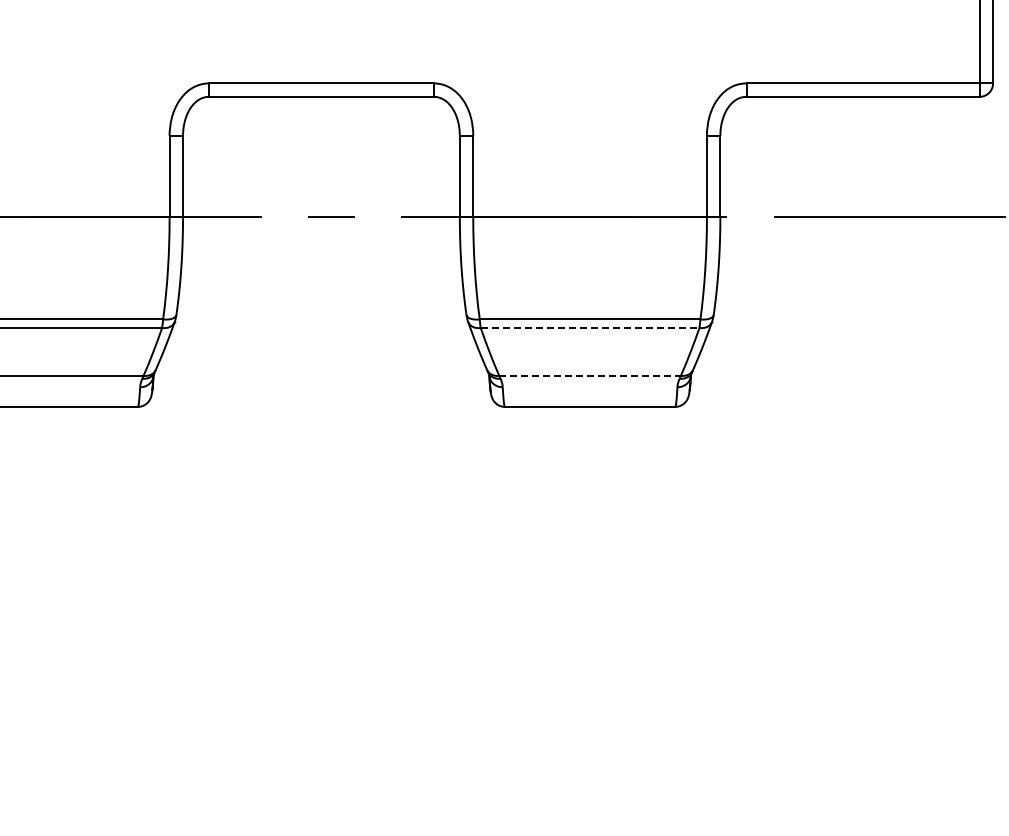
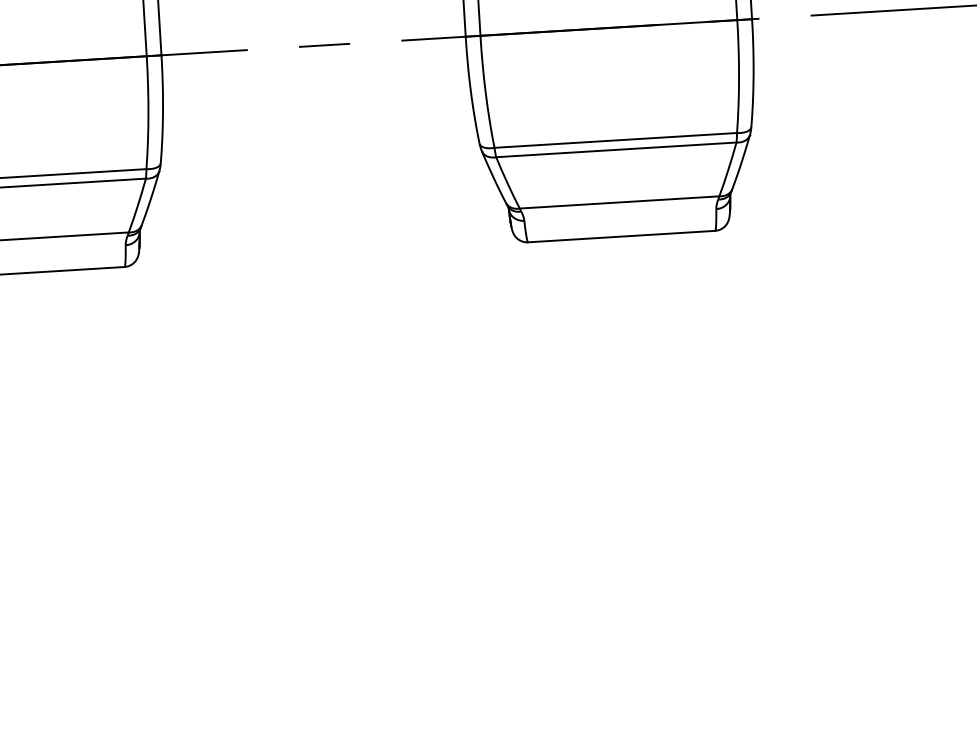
line: (590, 328) -> (616, 150), dashed -> solid
line: (590, 375) -> (619, 202), dashed -> solid

